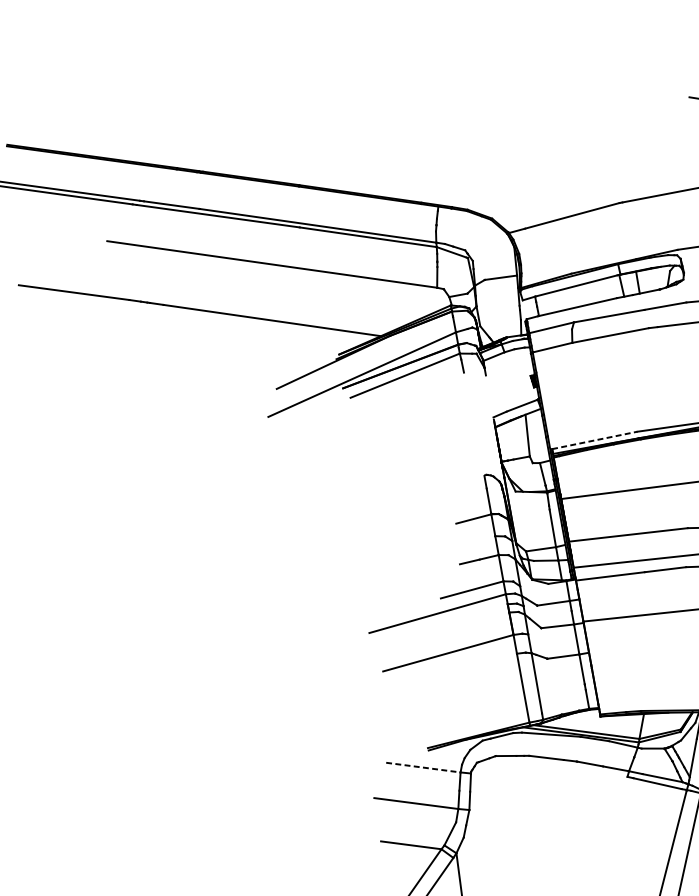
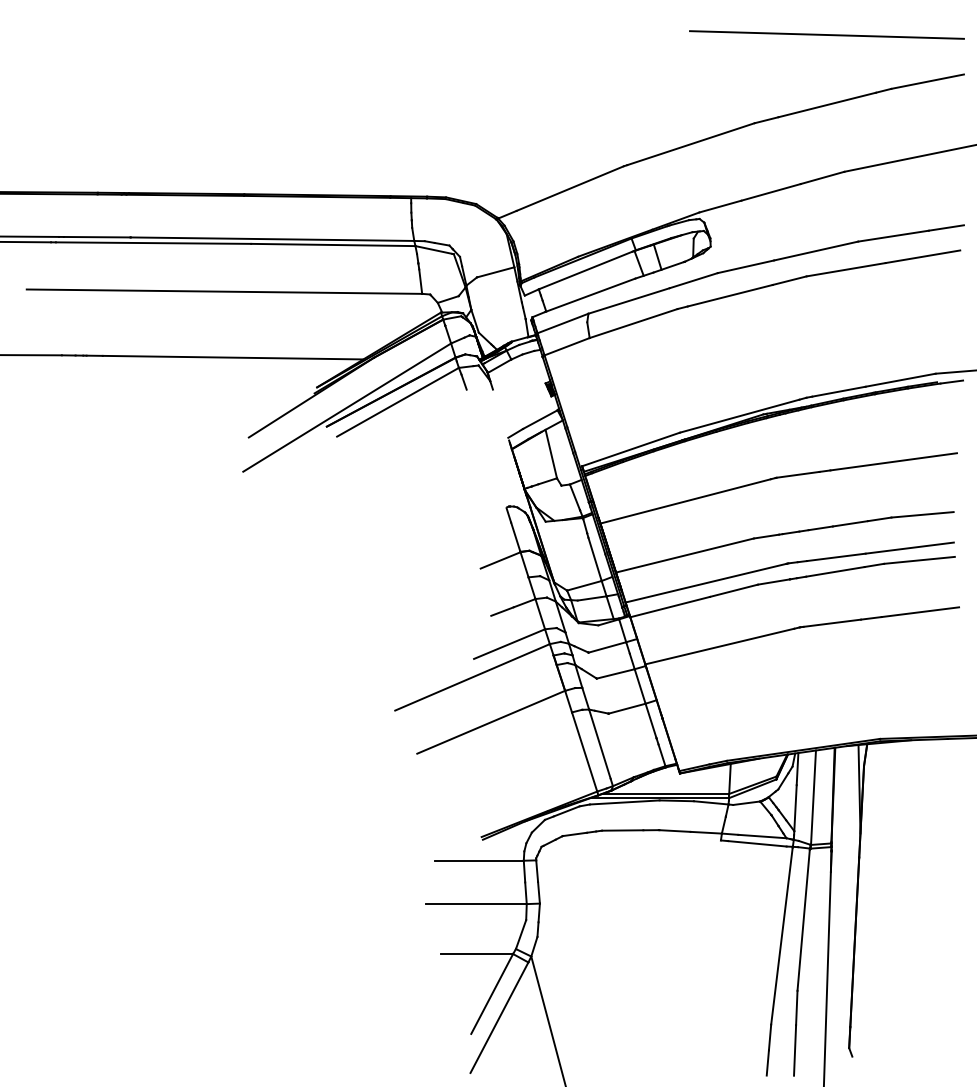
line: (595, 440) -> (631, 449), dashed -> solid
line: (423, 767) -> (479, 860), dashed -> solid

